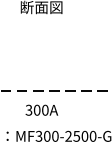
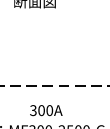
text: (41, 109) -> (45, 109), moved

